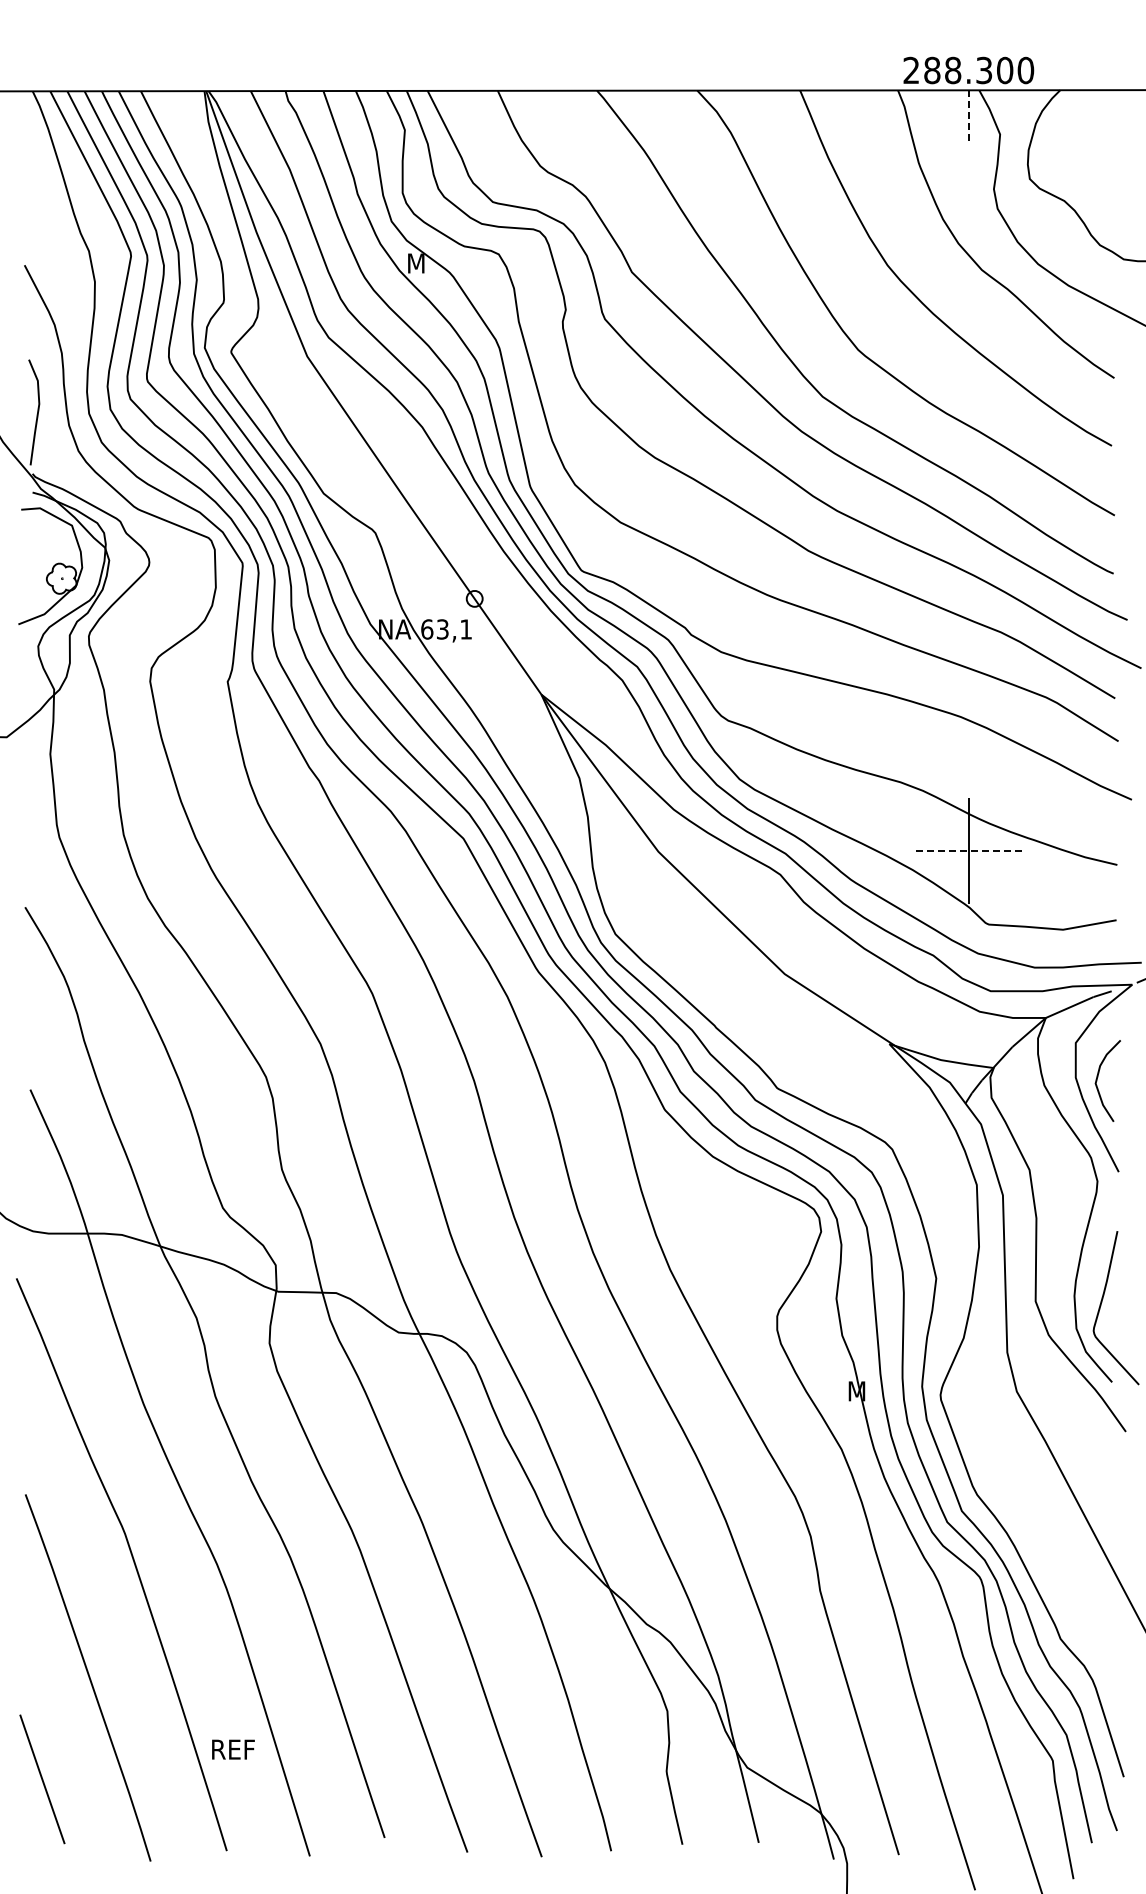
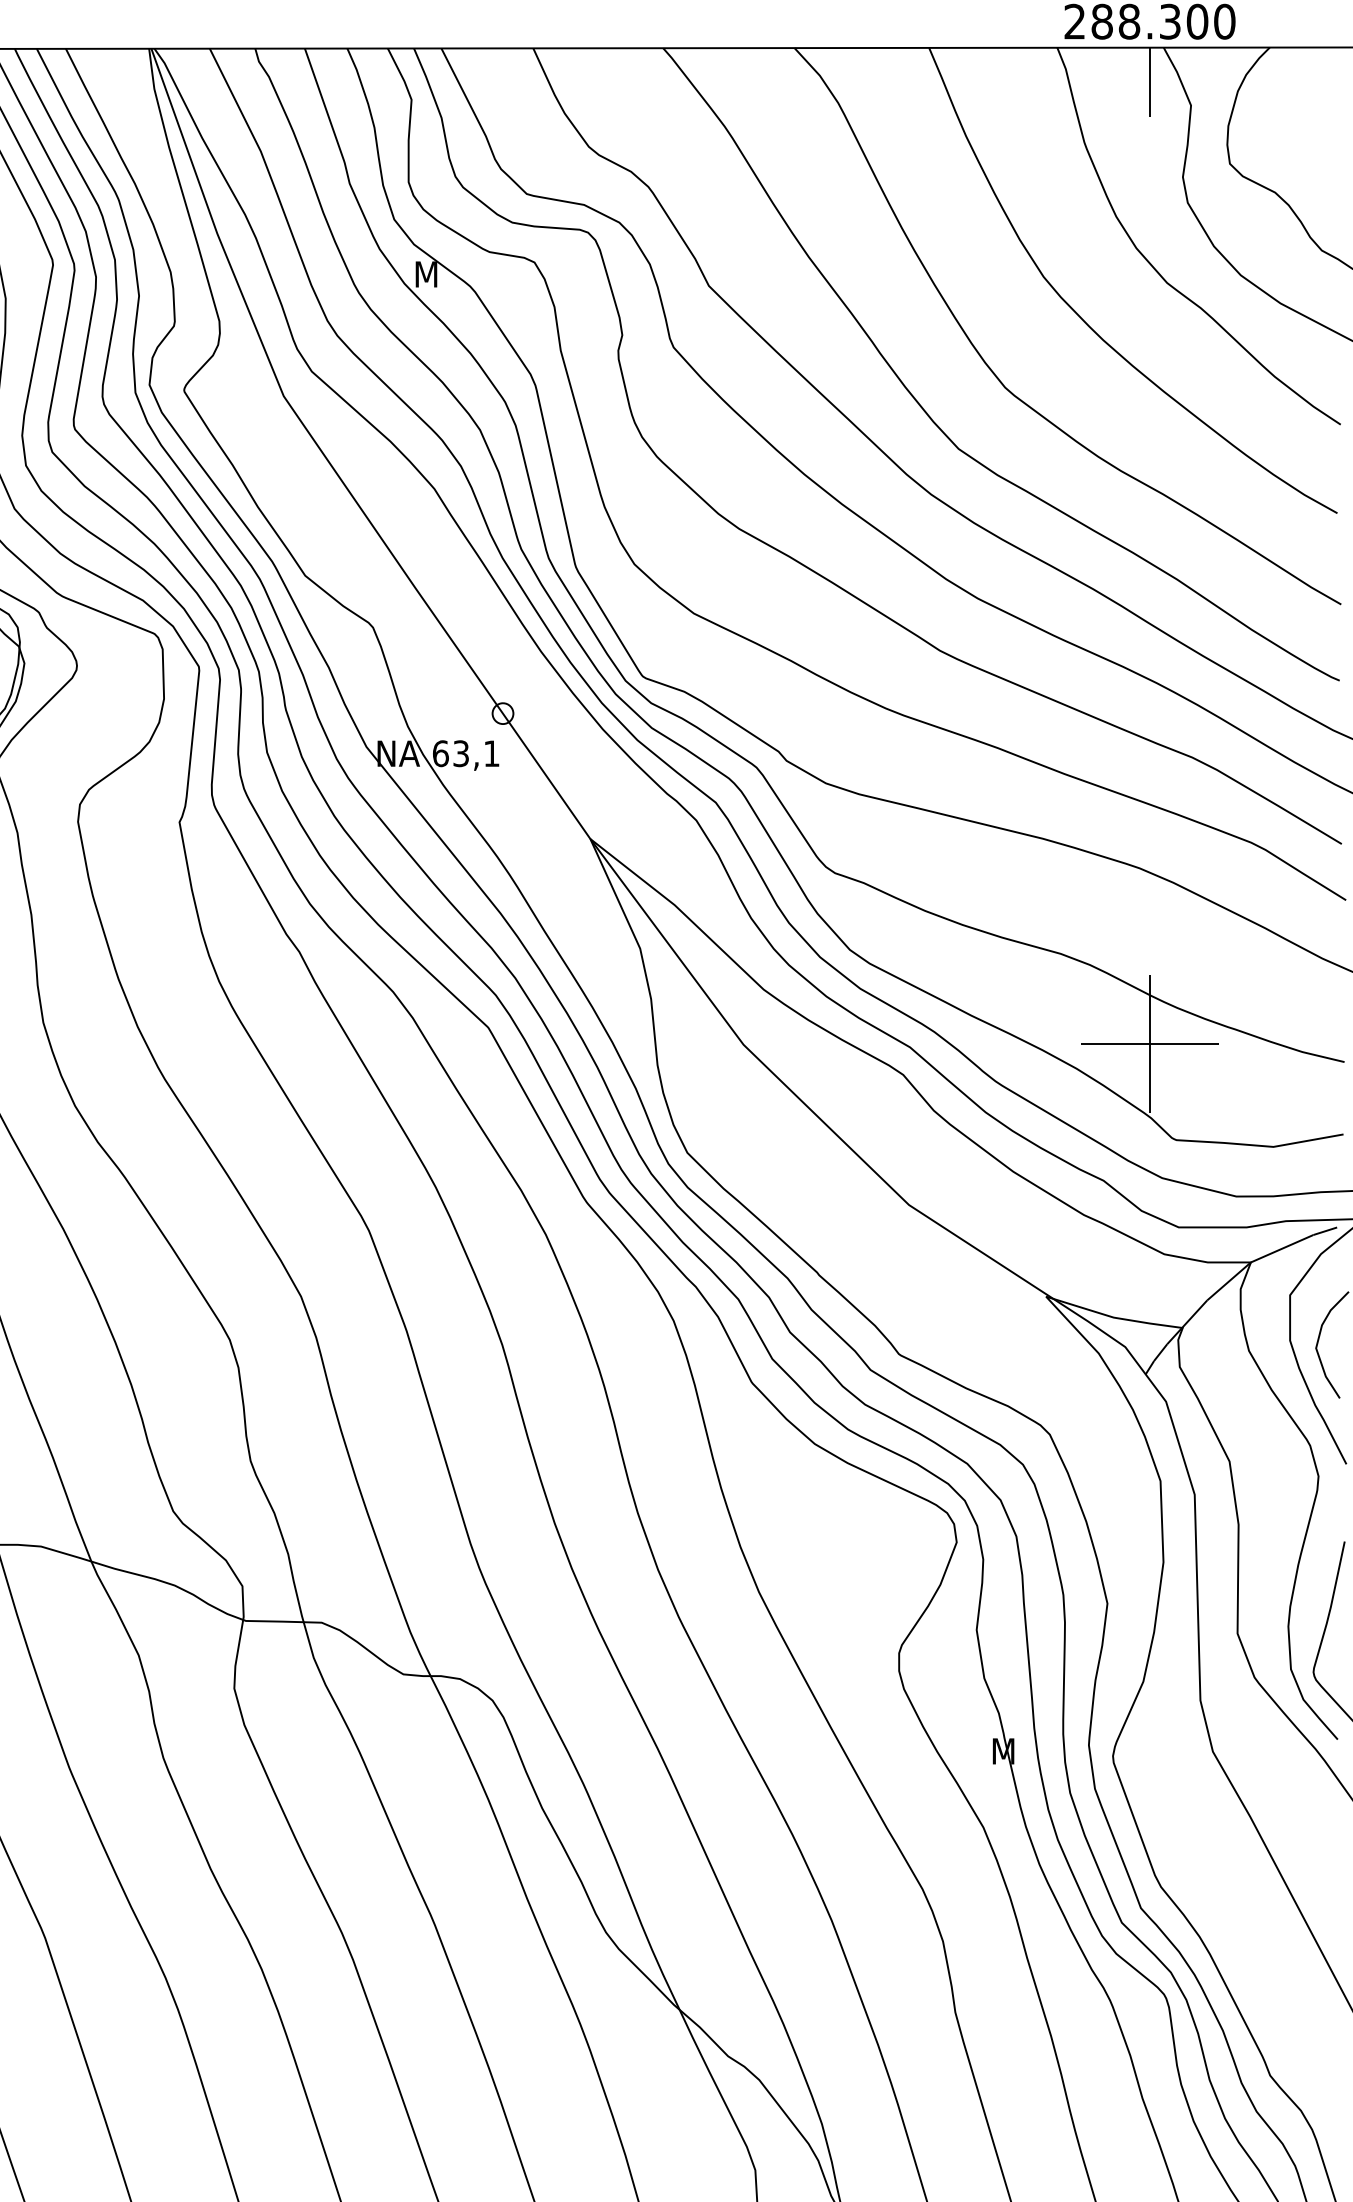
line: (968, 117) -> (1149, 83), dashed -> solid
line: (968, 851) -> (1149, 1044), dashed -> solid

